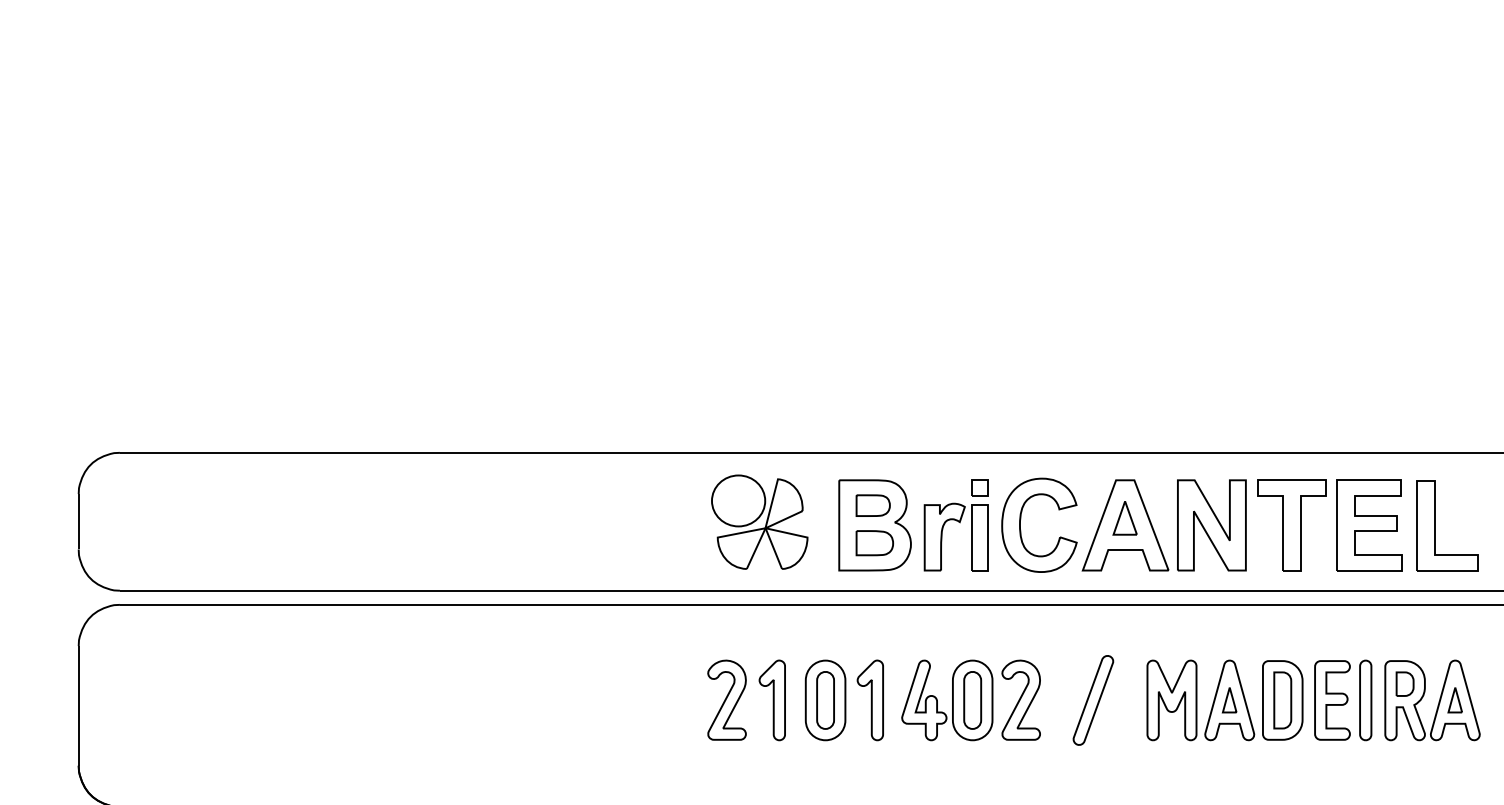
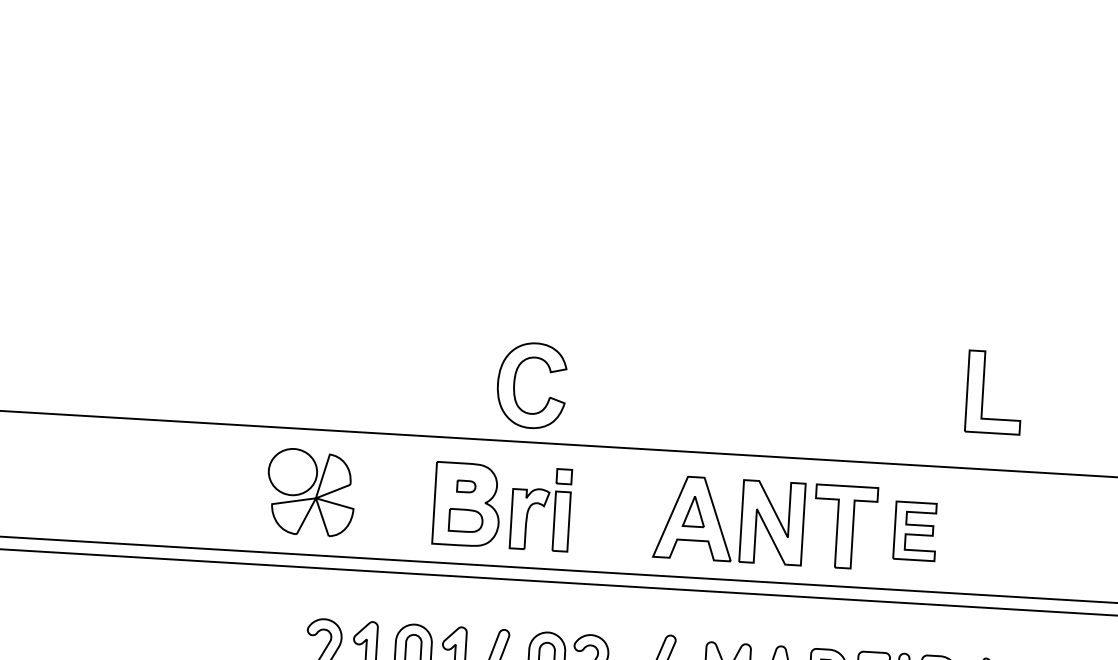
part: (872, 505) -> (465, 486), size x0.6
part: (1021, 519) -> (515, 379), moved
part: (759, 521) -> (310, 491), moved
part: (1369, 525) -> (915, 531), size x0.7
part: (1435, 525) -> (983, 391), moved

